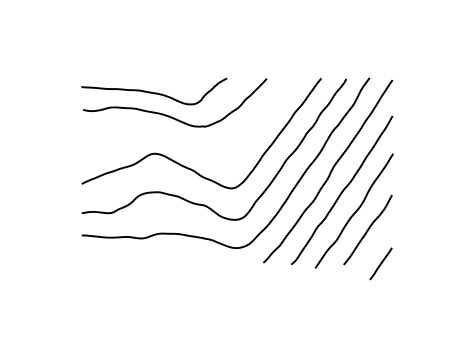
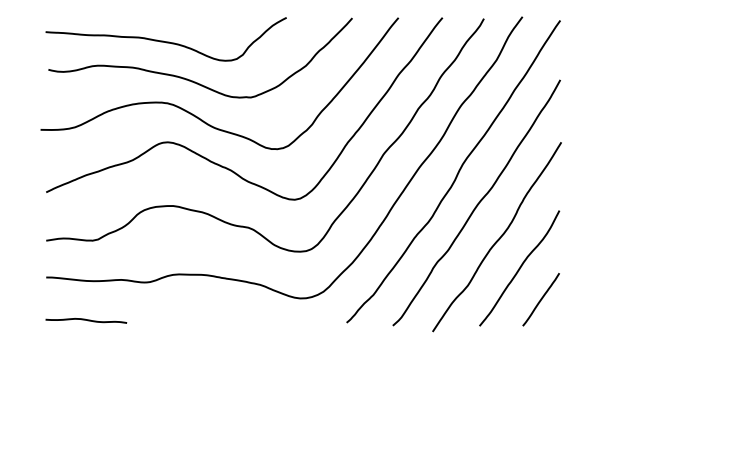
curve: (173, 137) -> (197, 115), added
curve: (105, 261) -> (85, 320), added
line: (380, 263) -> (540, 299), moved

